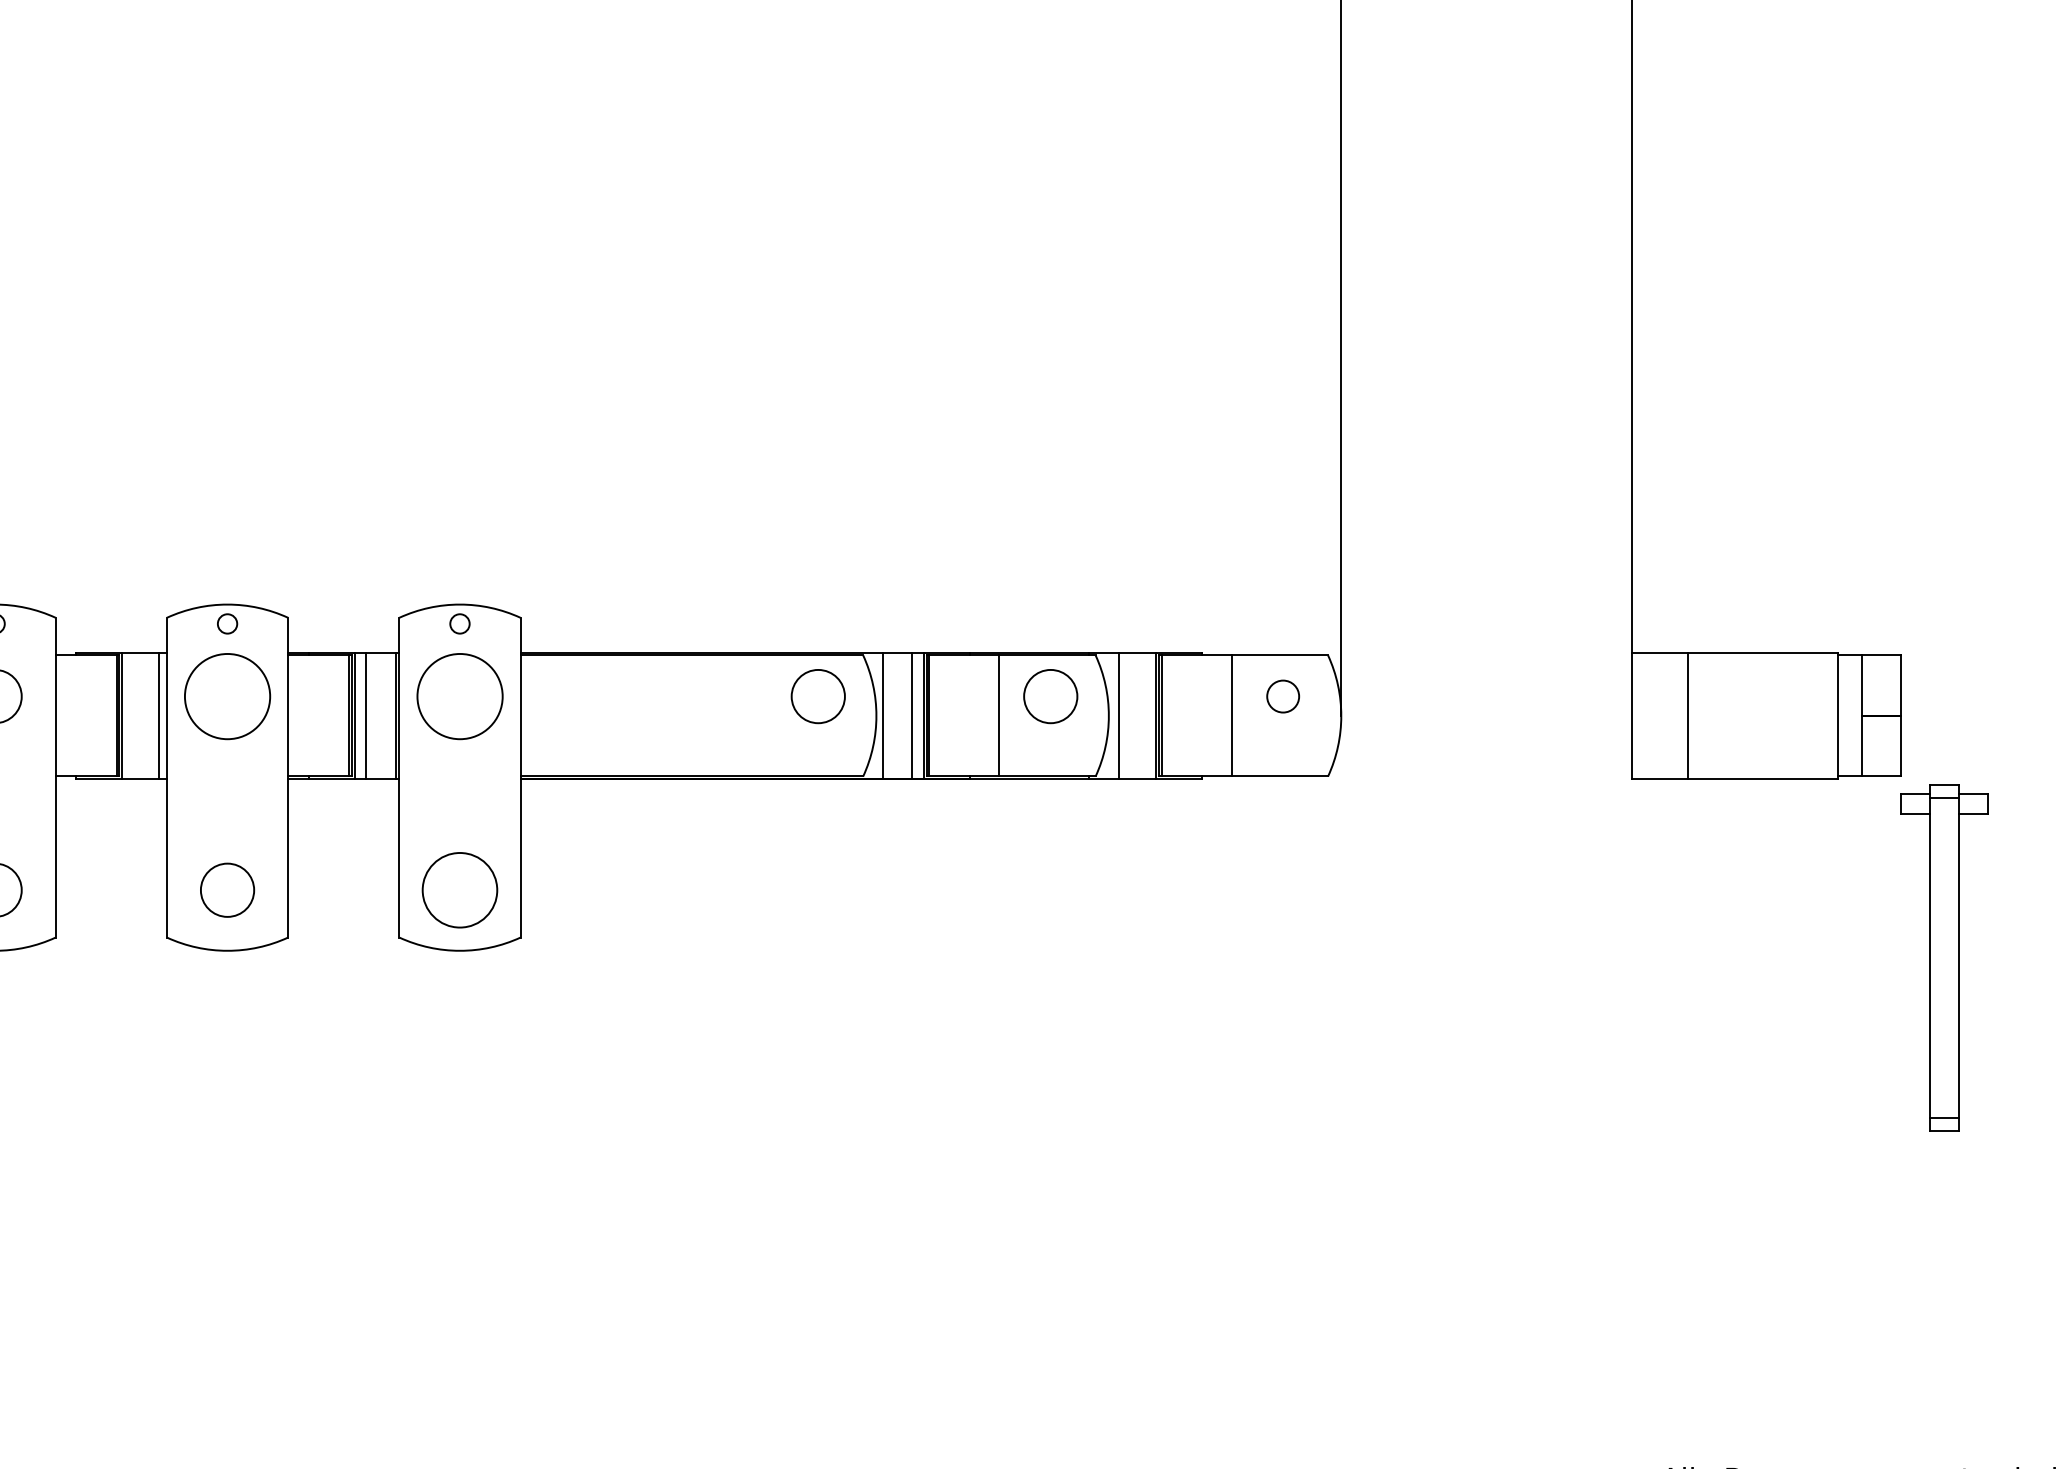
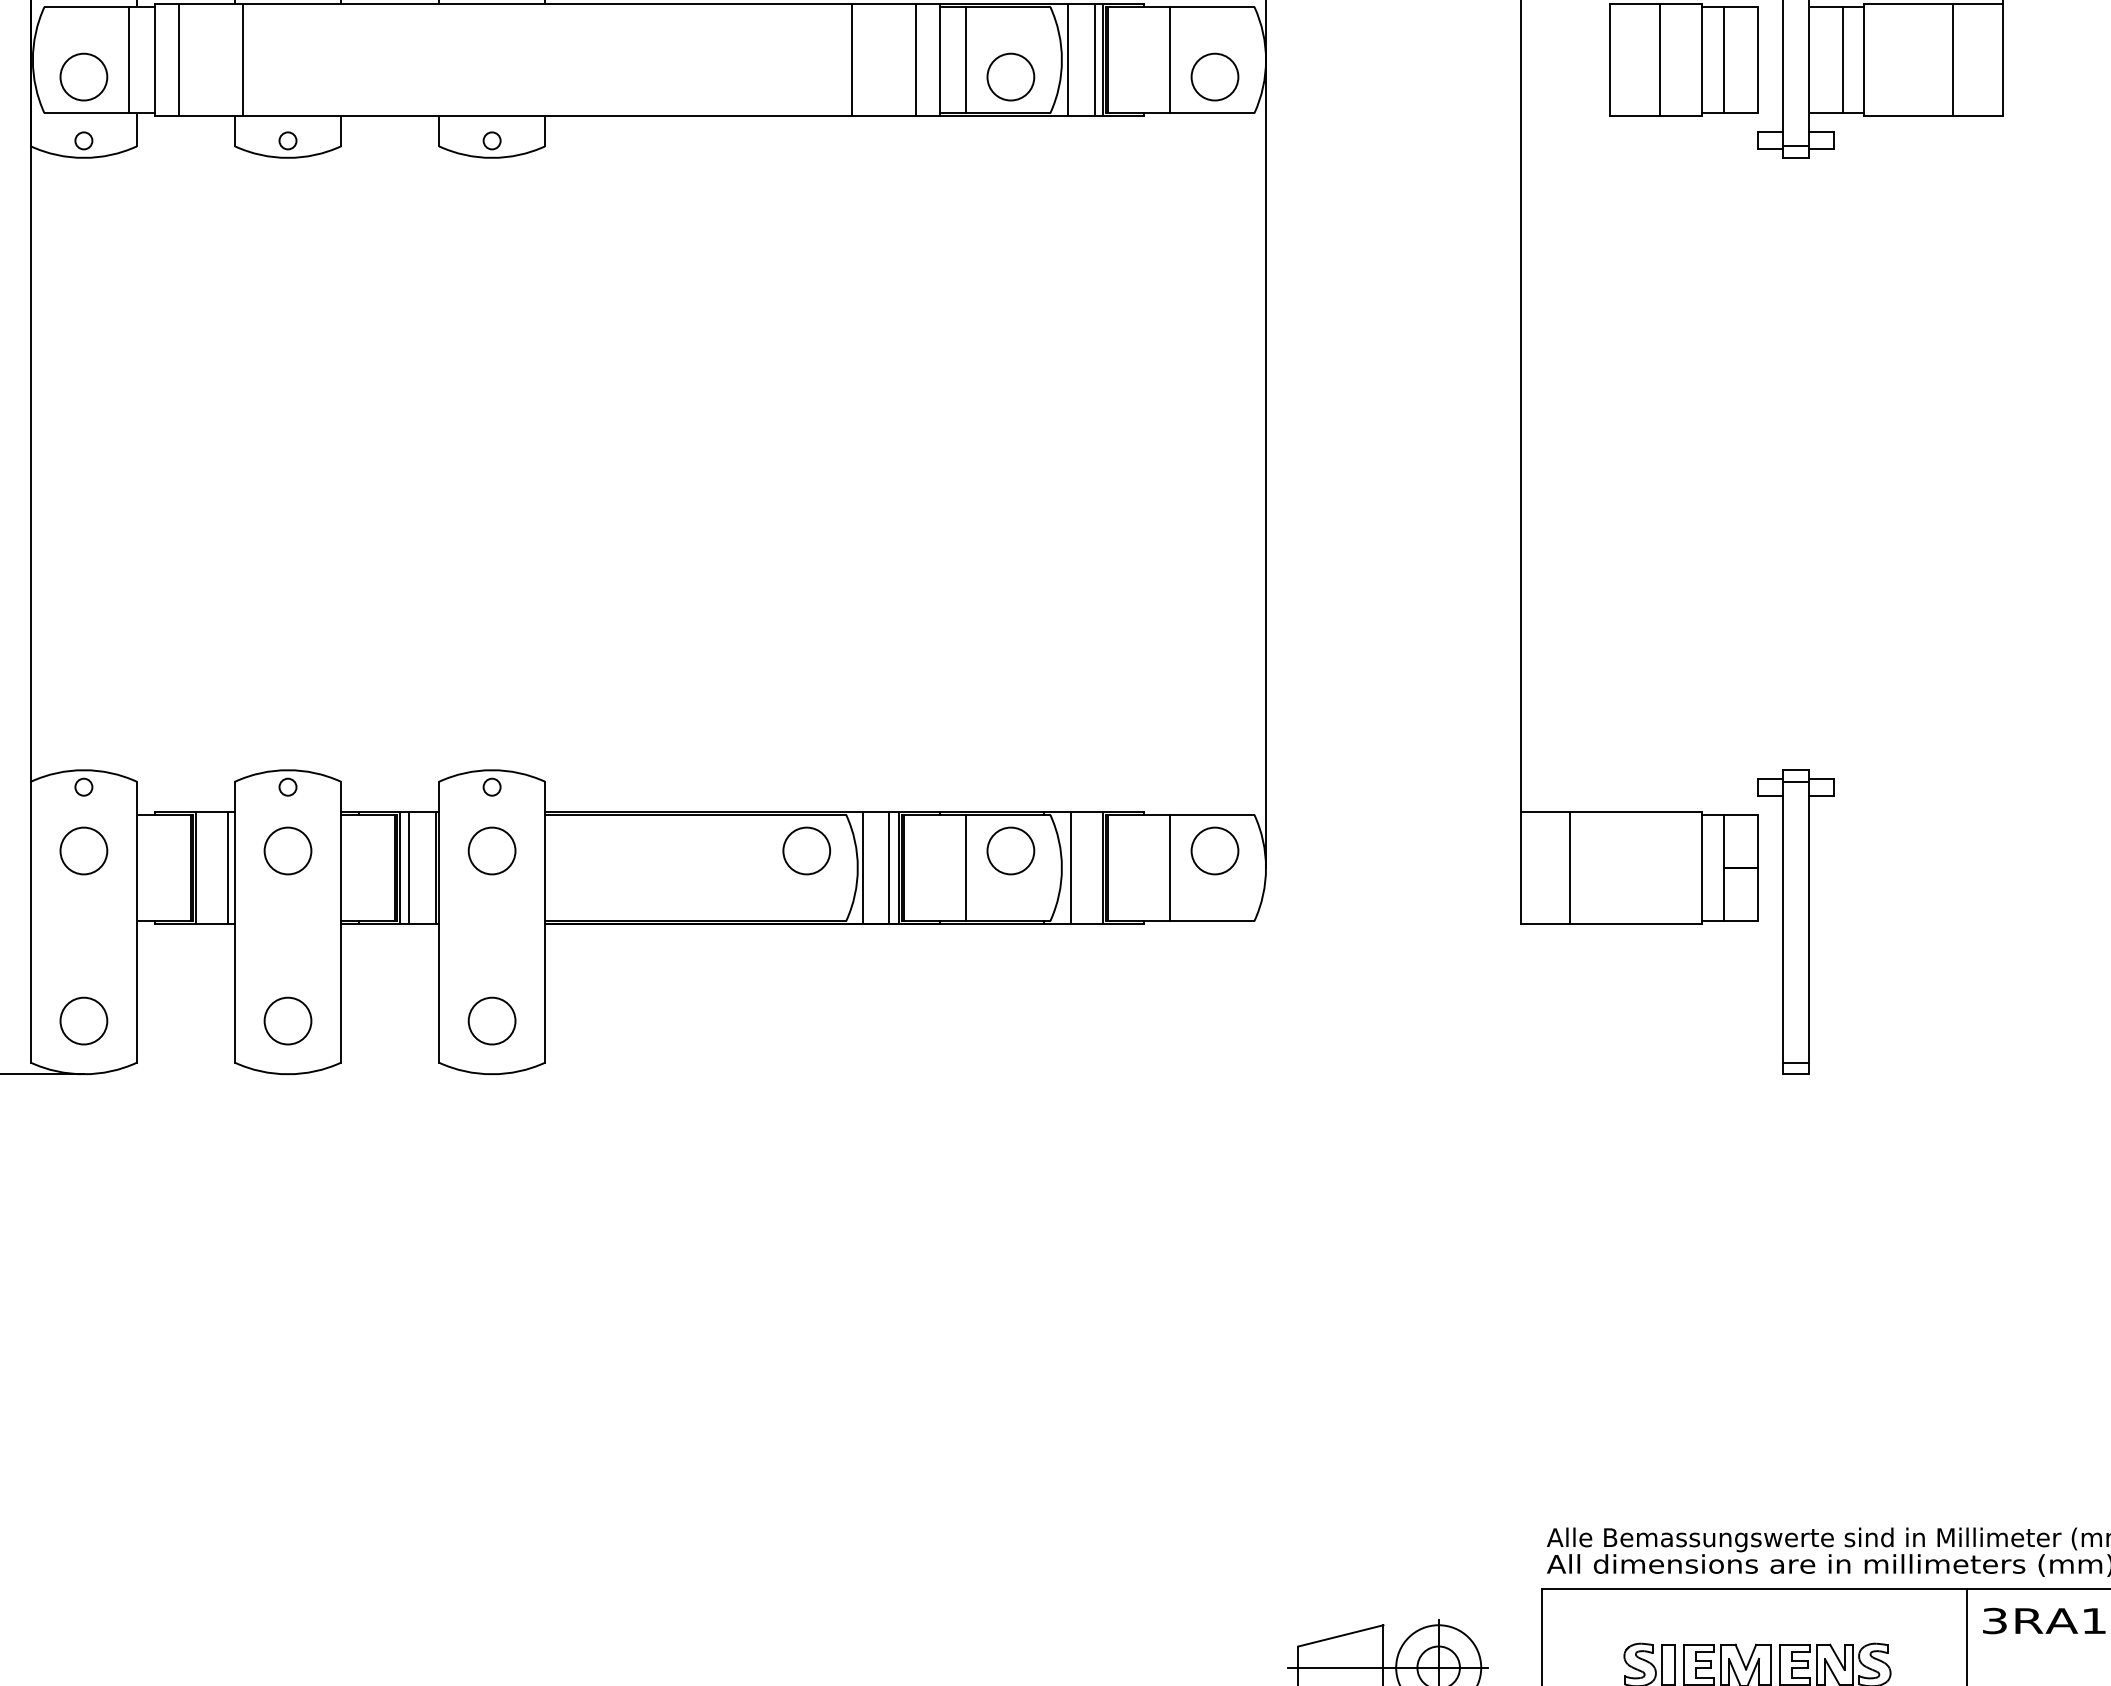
circle: (226, 695) -> (287, 850), size x0.62
circle: (459, 695) -> (491, 850), size x0.62
circle: (1282, 695) -> (1214, 850), size x1.67
circle: (459, 889) -> (491, 1020), size x0.71
part: (1944, 956) -> (1795, 921), moved

